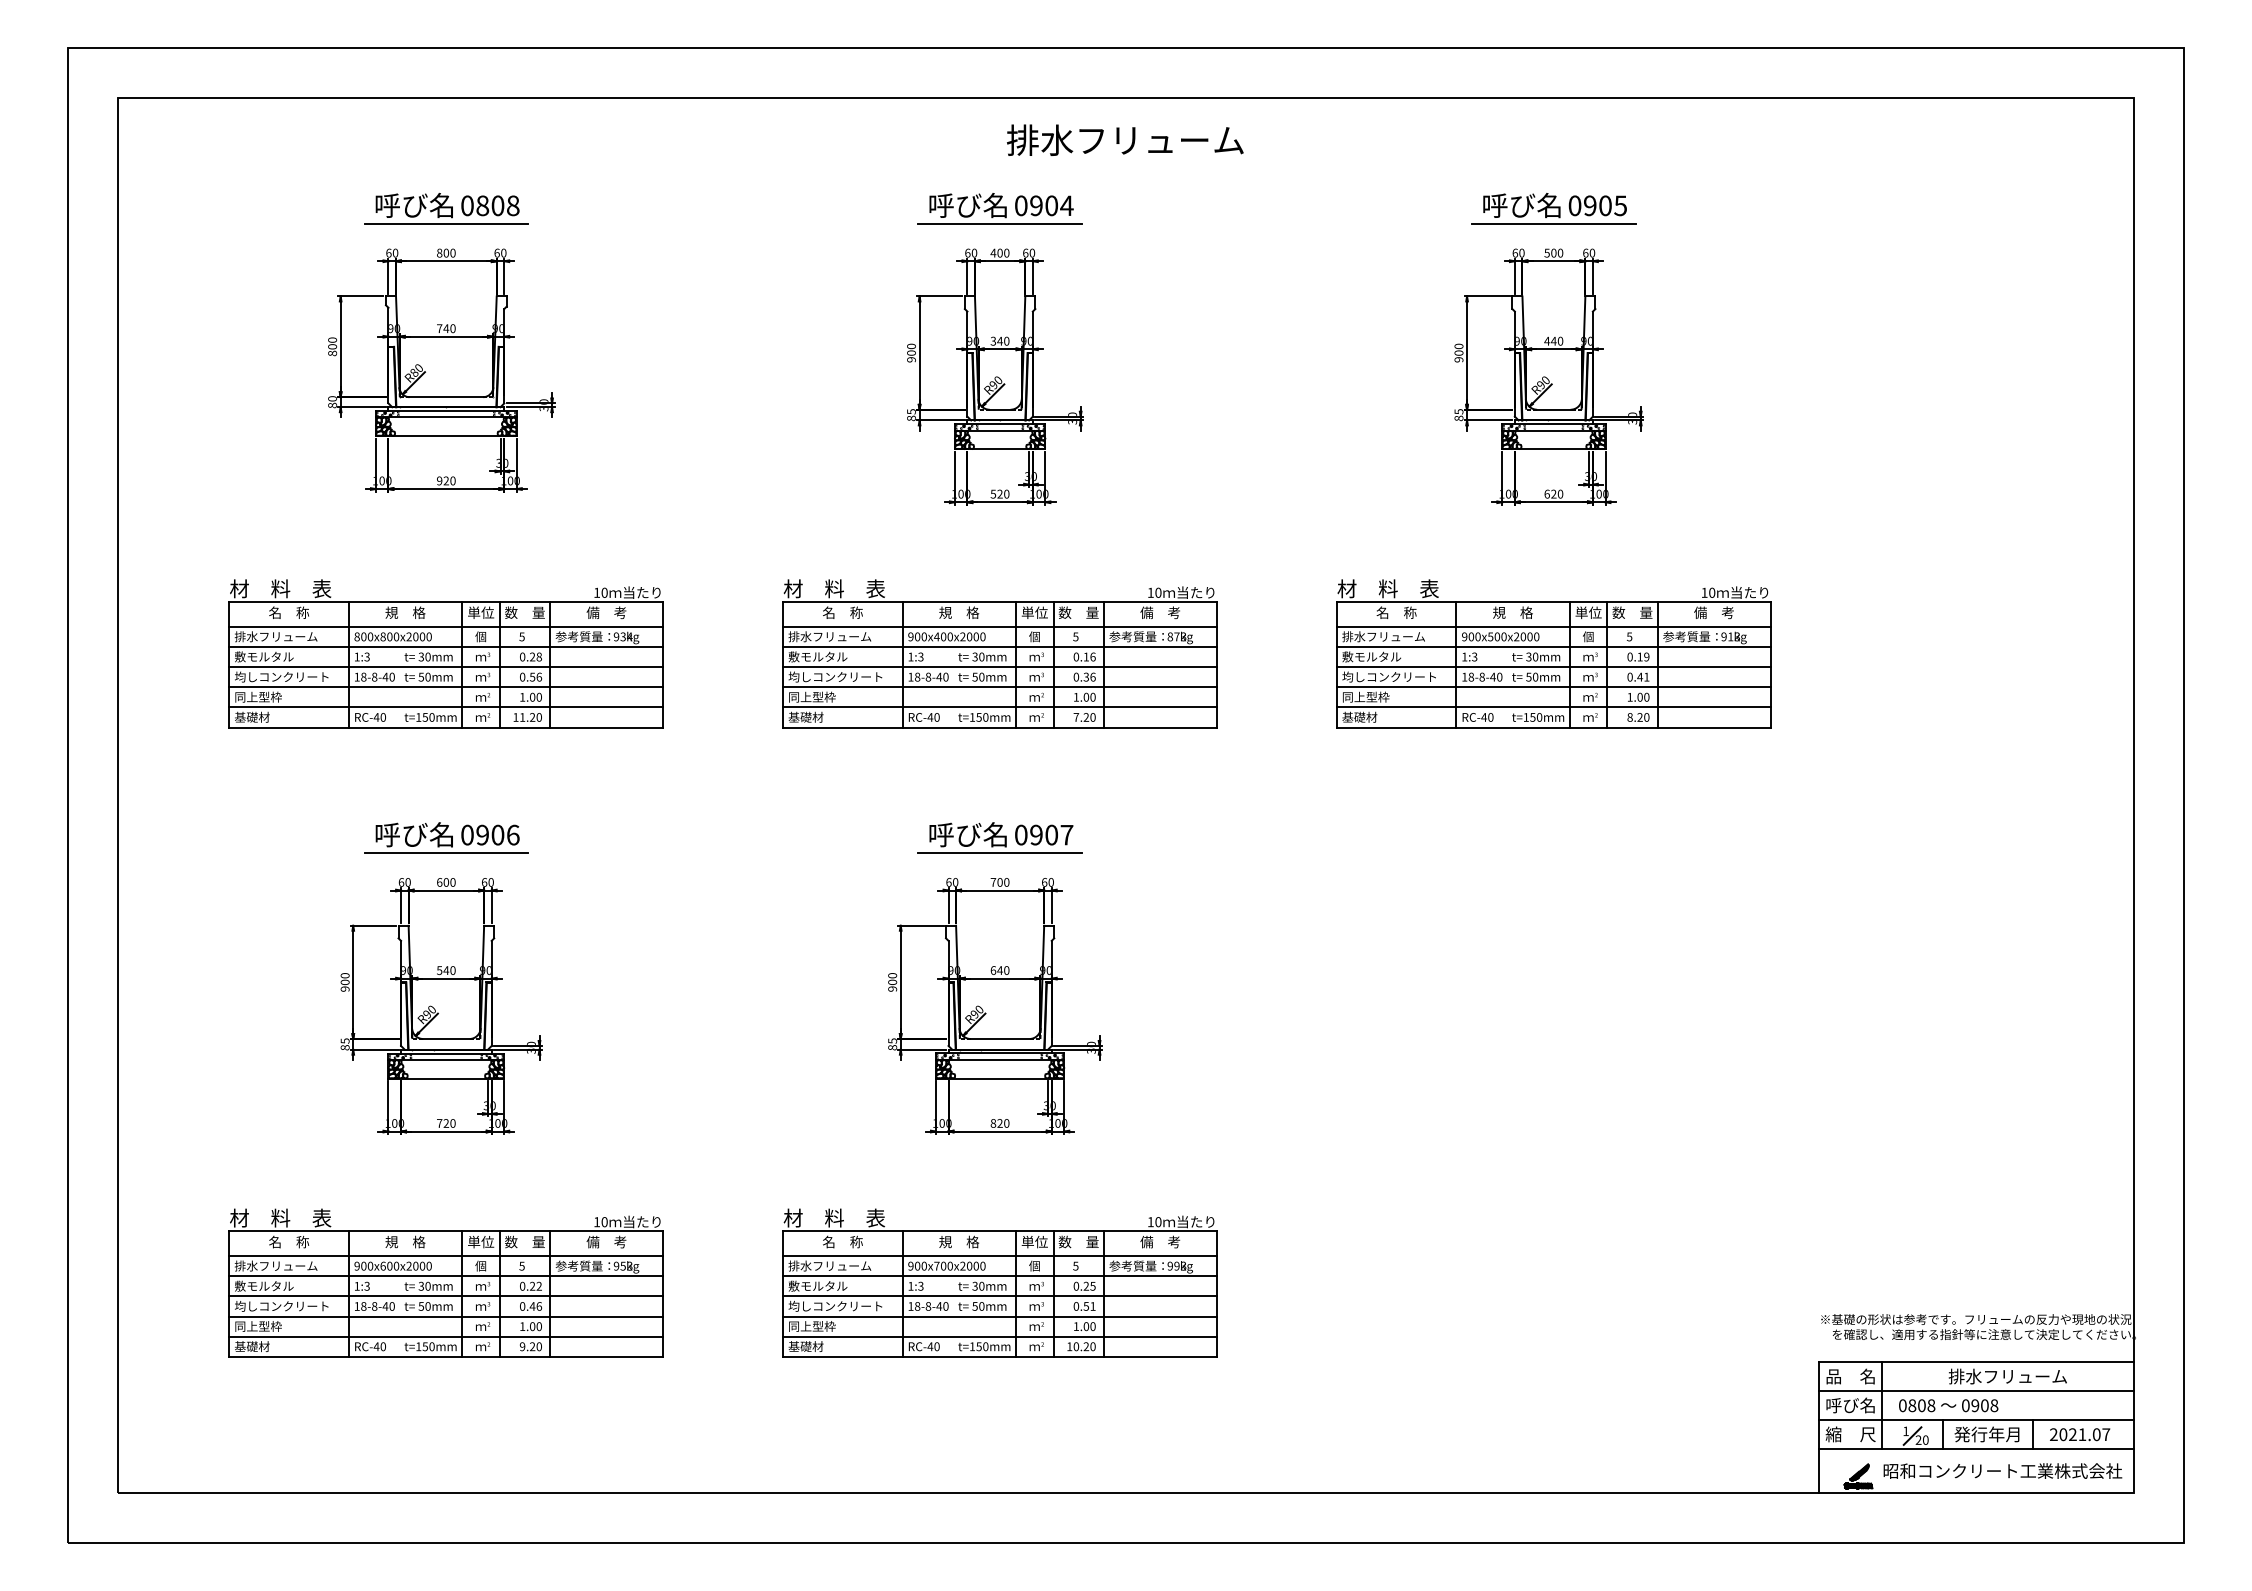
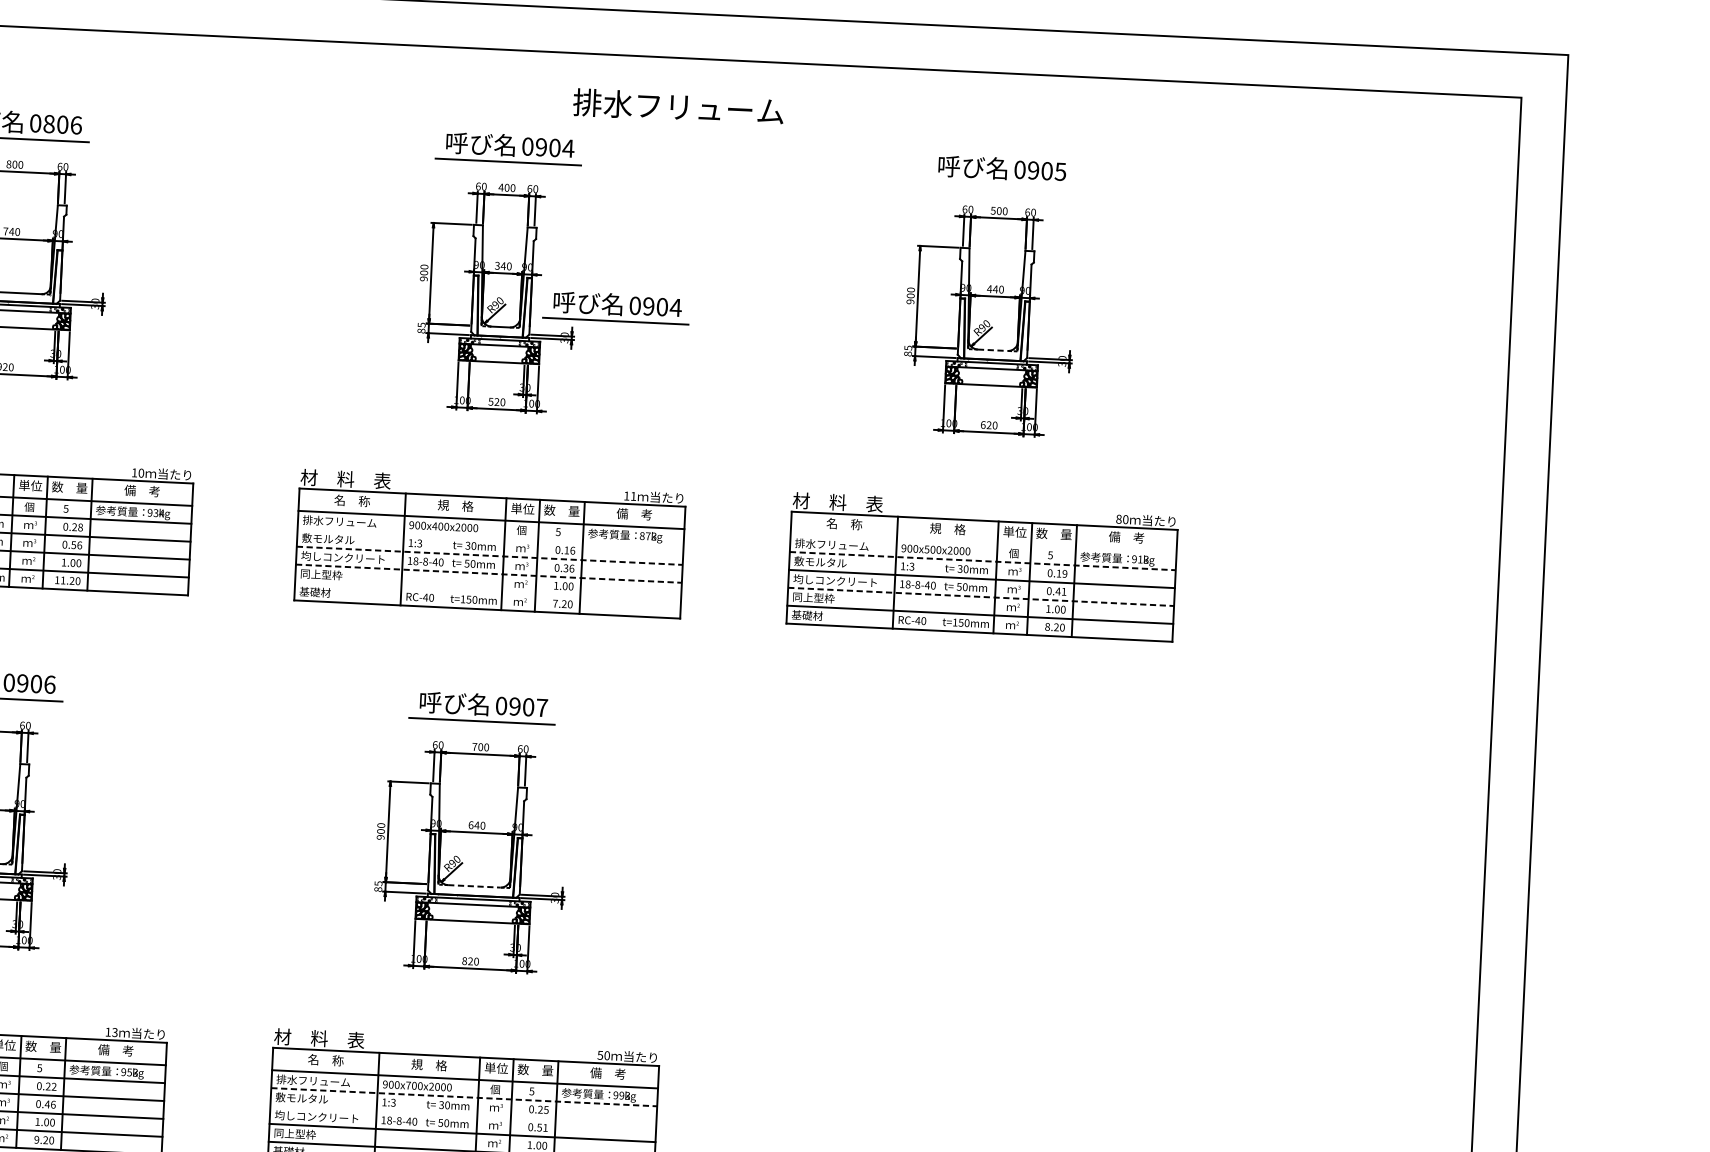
text: (1125, 139) -> (678, 106), moved
text: (513, 205) -> (76, 125), 0808 -> 0806
line: (1553, 224) -> (1000, 185), removed
part: (1128, 381) -> (615, 307), added
line: (1553, 409) -> (992, 350), solid -> dashed
text: (1158, 592) -> (633, 496), 10 -> 11
text: (1704, 592) -> (1118, 519), 10 -> 80
line: (1553, 626) -> (983, 542), removed
line: (1000, 646) -> (490, 537), removed
line: (1554, 646) -> (983, 560), solid -> dashed
line: (1000, 667) -> (490, 556), solid -> dashed
line: (1000, 687) -> (489, 573), solid -> dashed
line: (1554, 687) -> (981, 597), solid -> dashed
line: (1000, 707) -> (488, 591), removed
line: (1000, 1039) -> (474, 886), solid -> dashed
text: (604, 1222) -> (114, 1032), 10 -> 13
text: (1150, 1222) -> (600, 1055), 10 -> 50
line: (1000, 1276) -> (464, 1097), solid -> dashed
line: (1000, 1296) -> (463, 1115), removed

